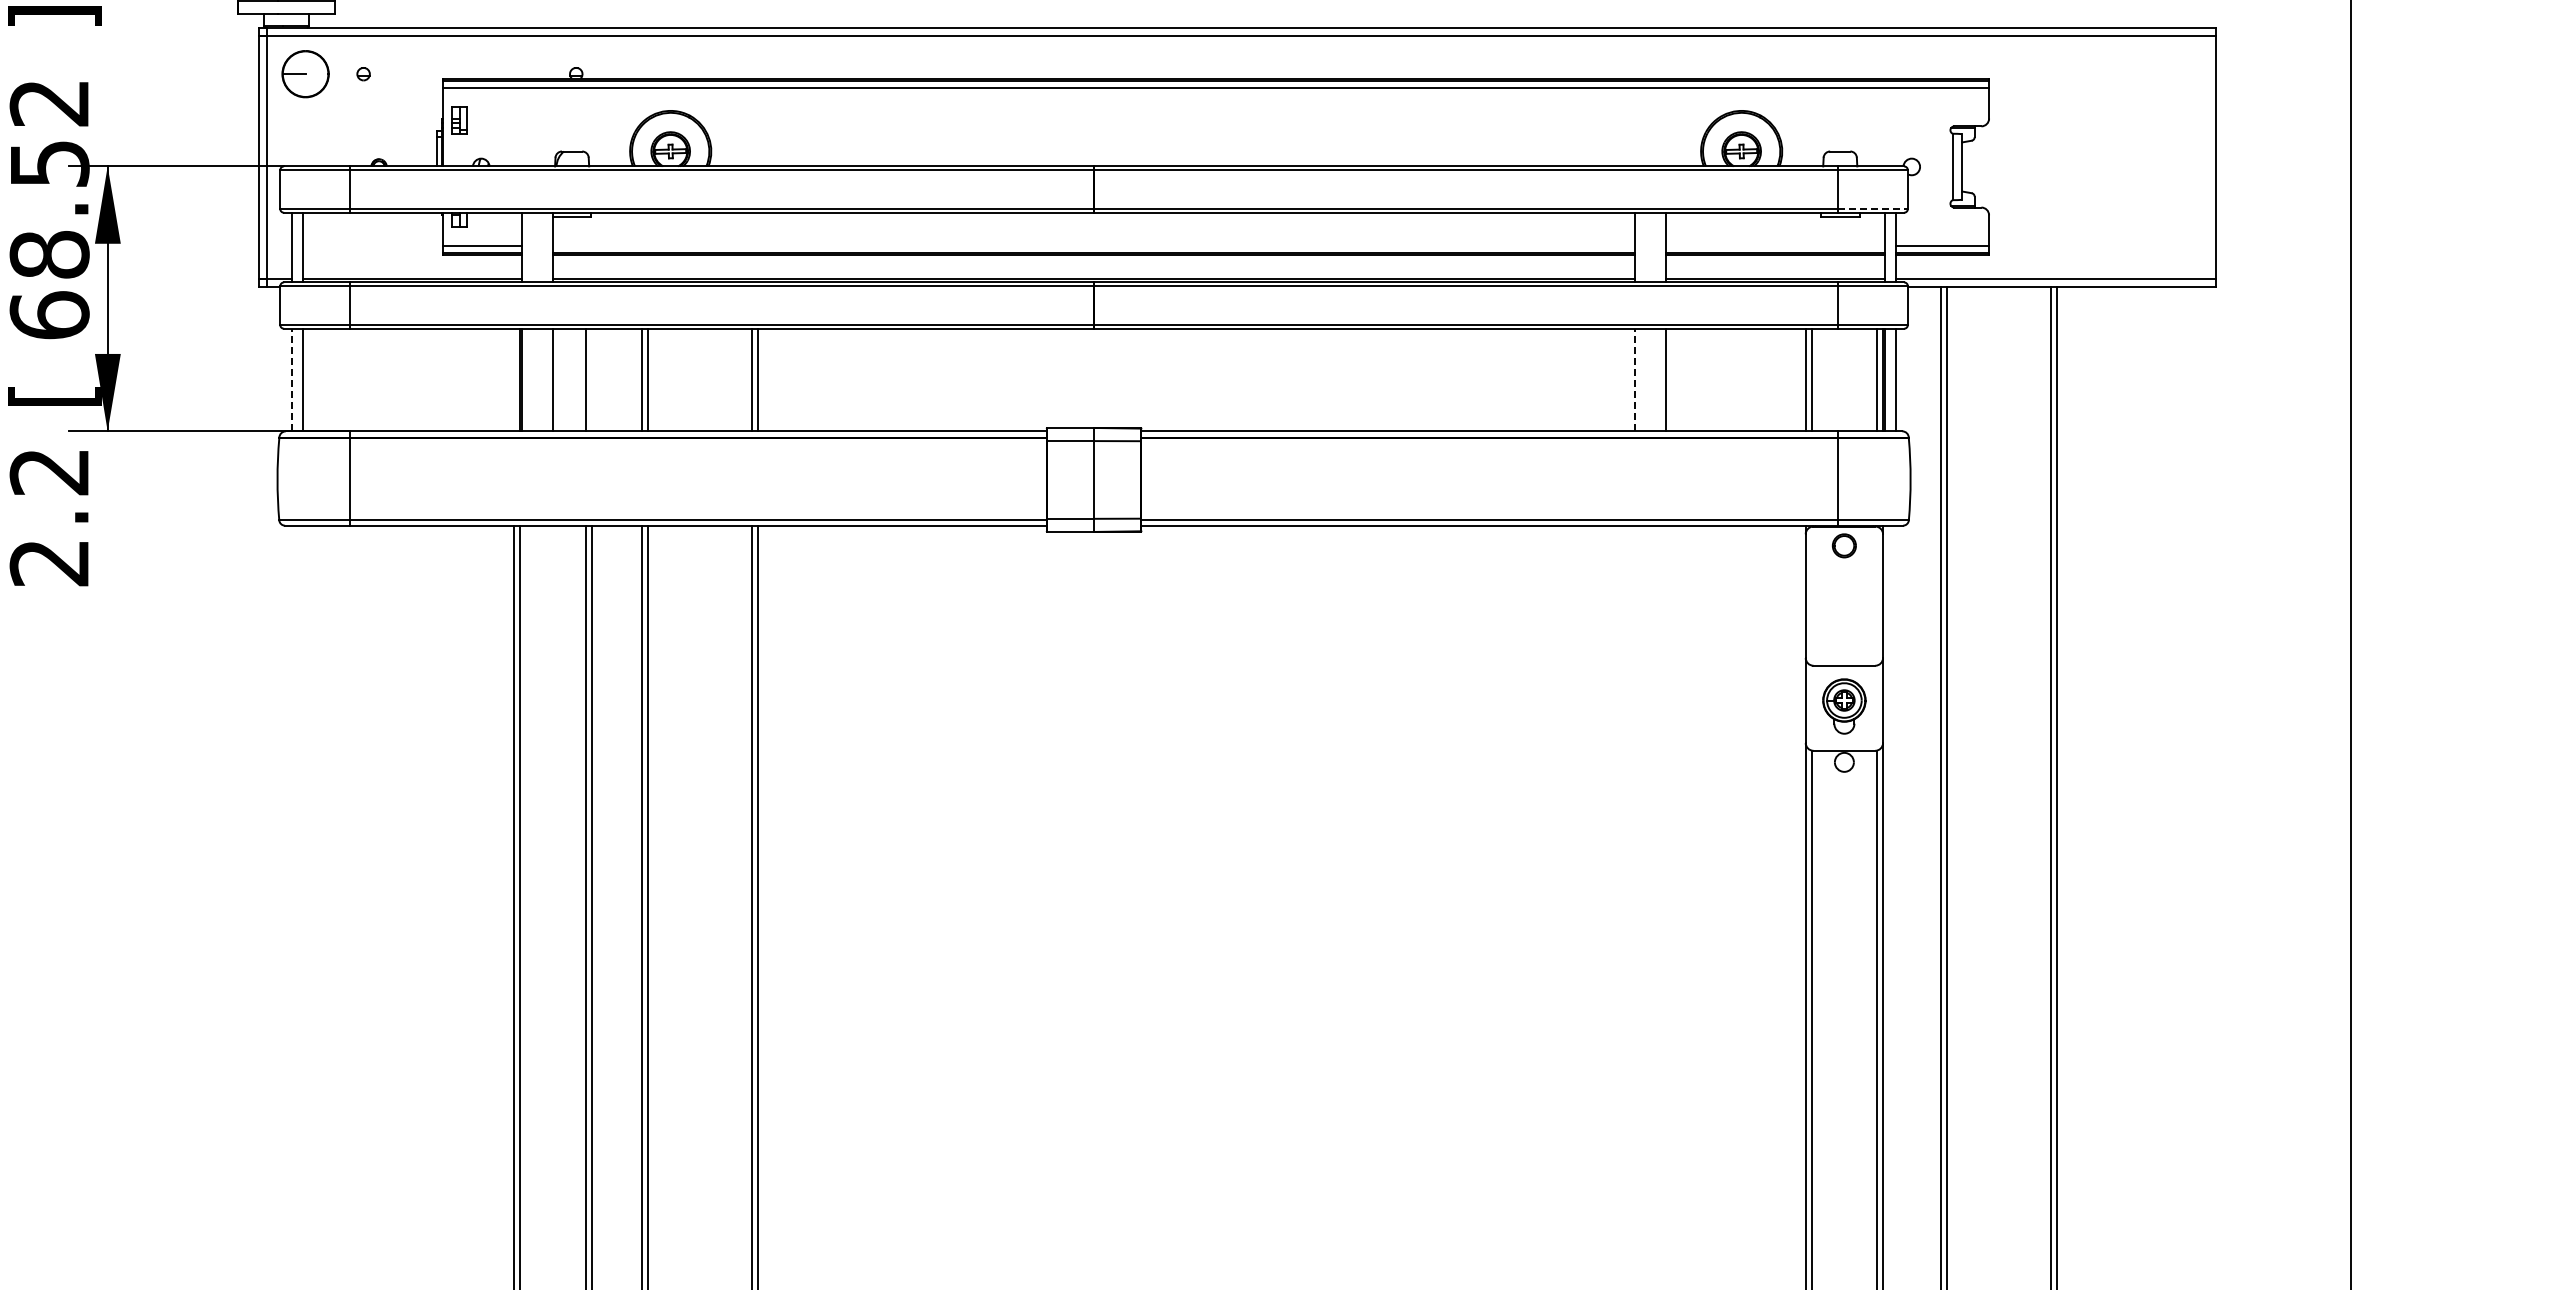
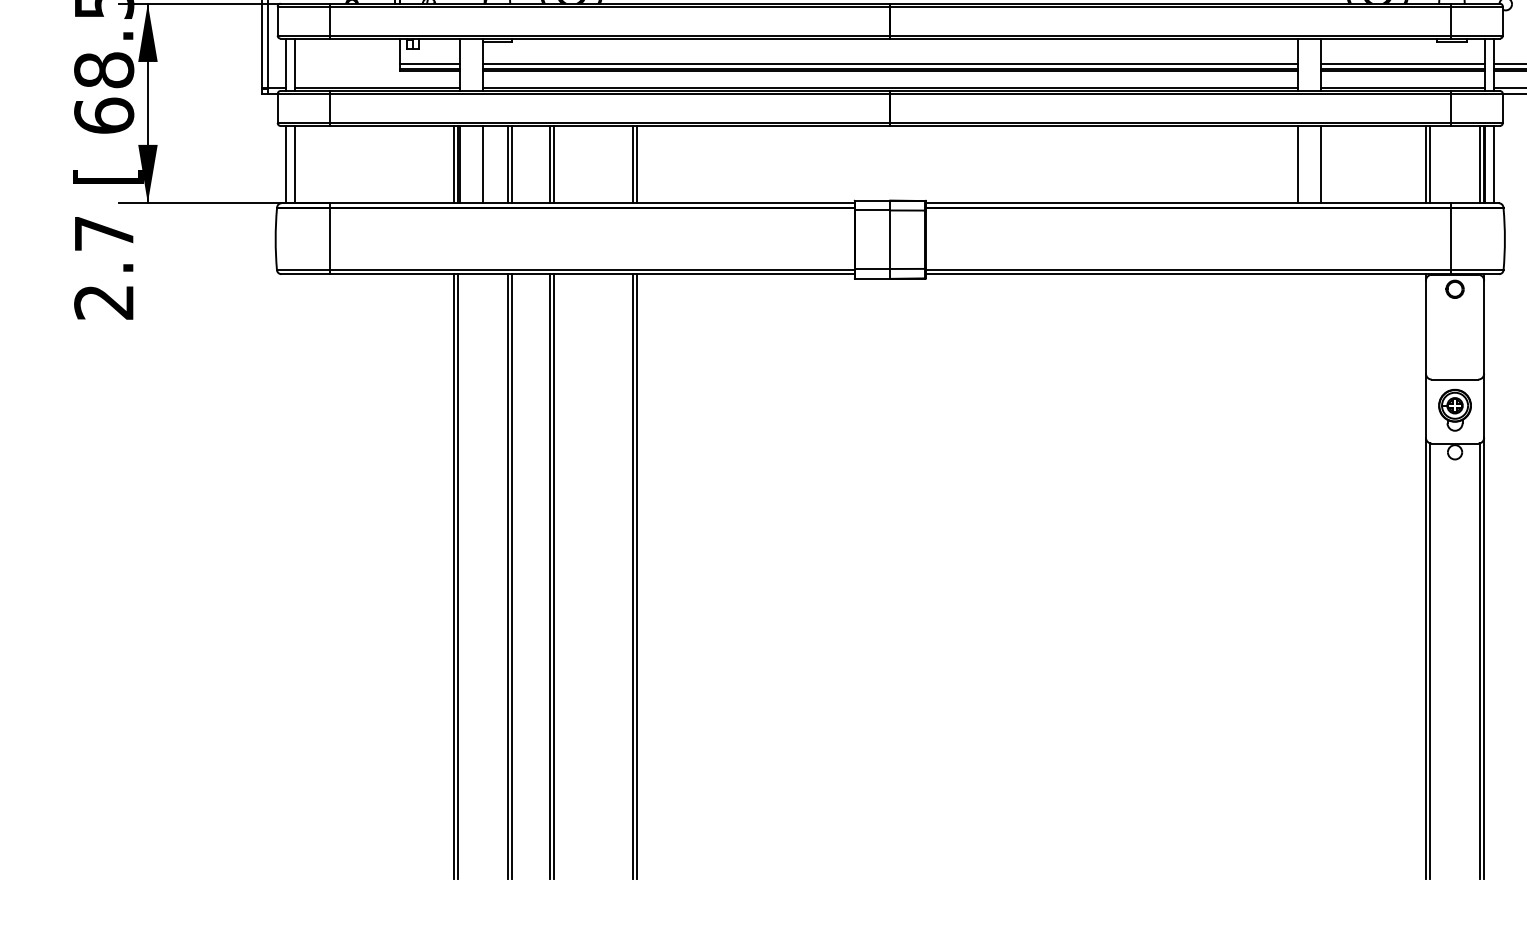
line: (1873, 208) -> (1476, 35), dashed -> solid
line: (1093, 246) -> (889, 64), added
line: (1775, 246) -> (1403, 64), added
line: (291, 379) -> (286, 164), dashed -> solid
line: (514, 379) -> (454, 164), added
line: (591, 379) -> (512, 164), added
line: (1635, 379) -> (1297, 164), dashed -> solid
text: (48, 472) -> (103, 234), 2.2 -> 2.7

